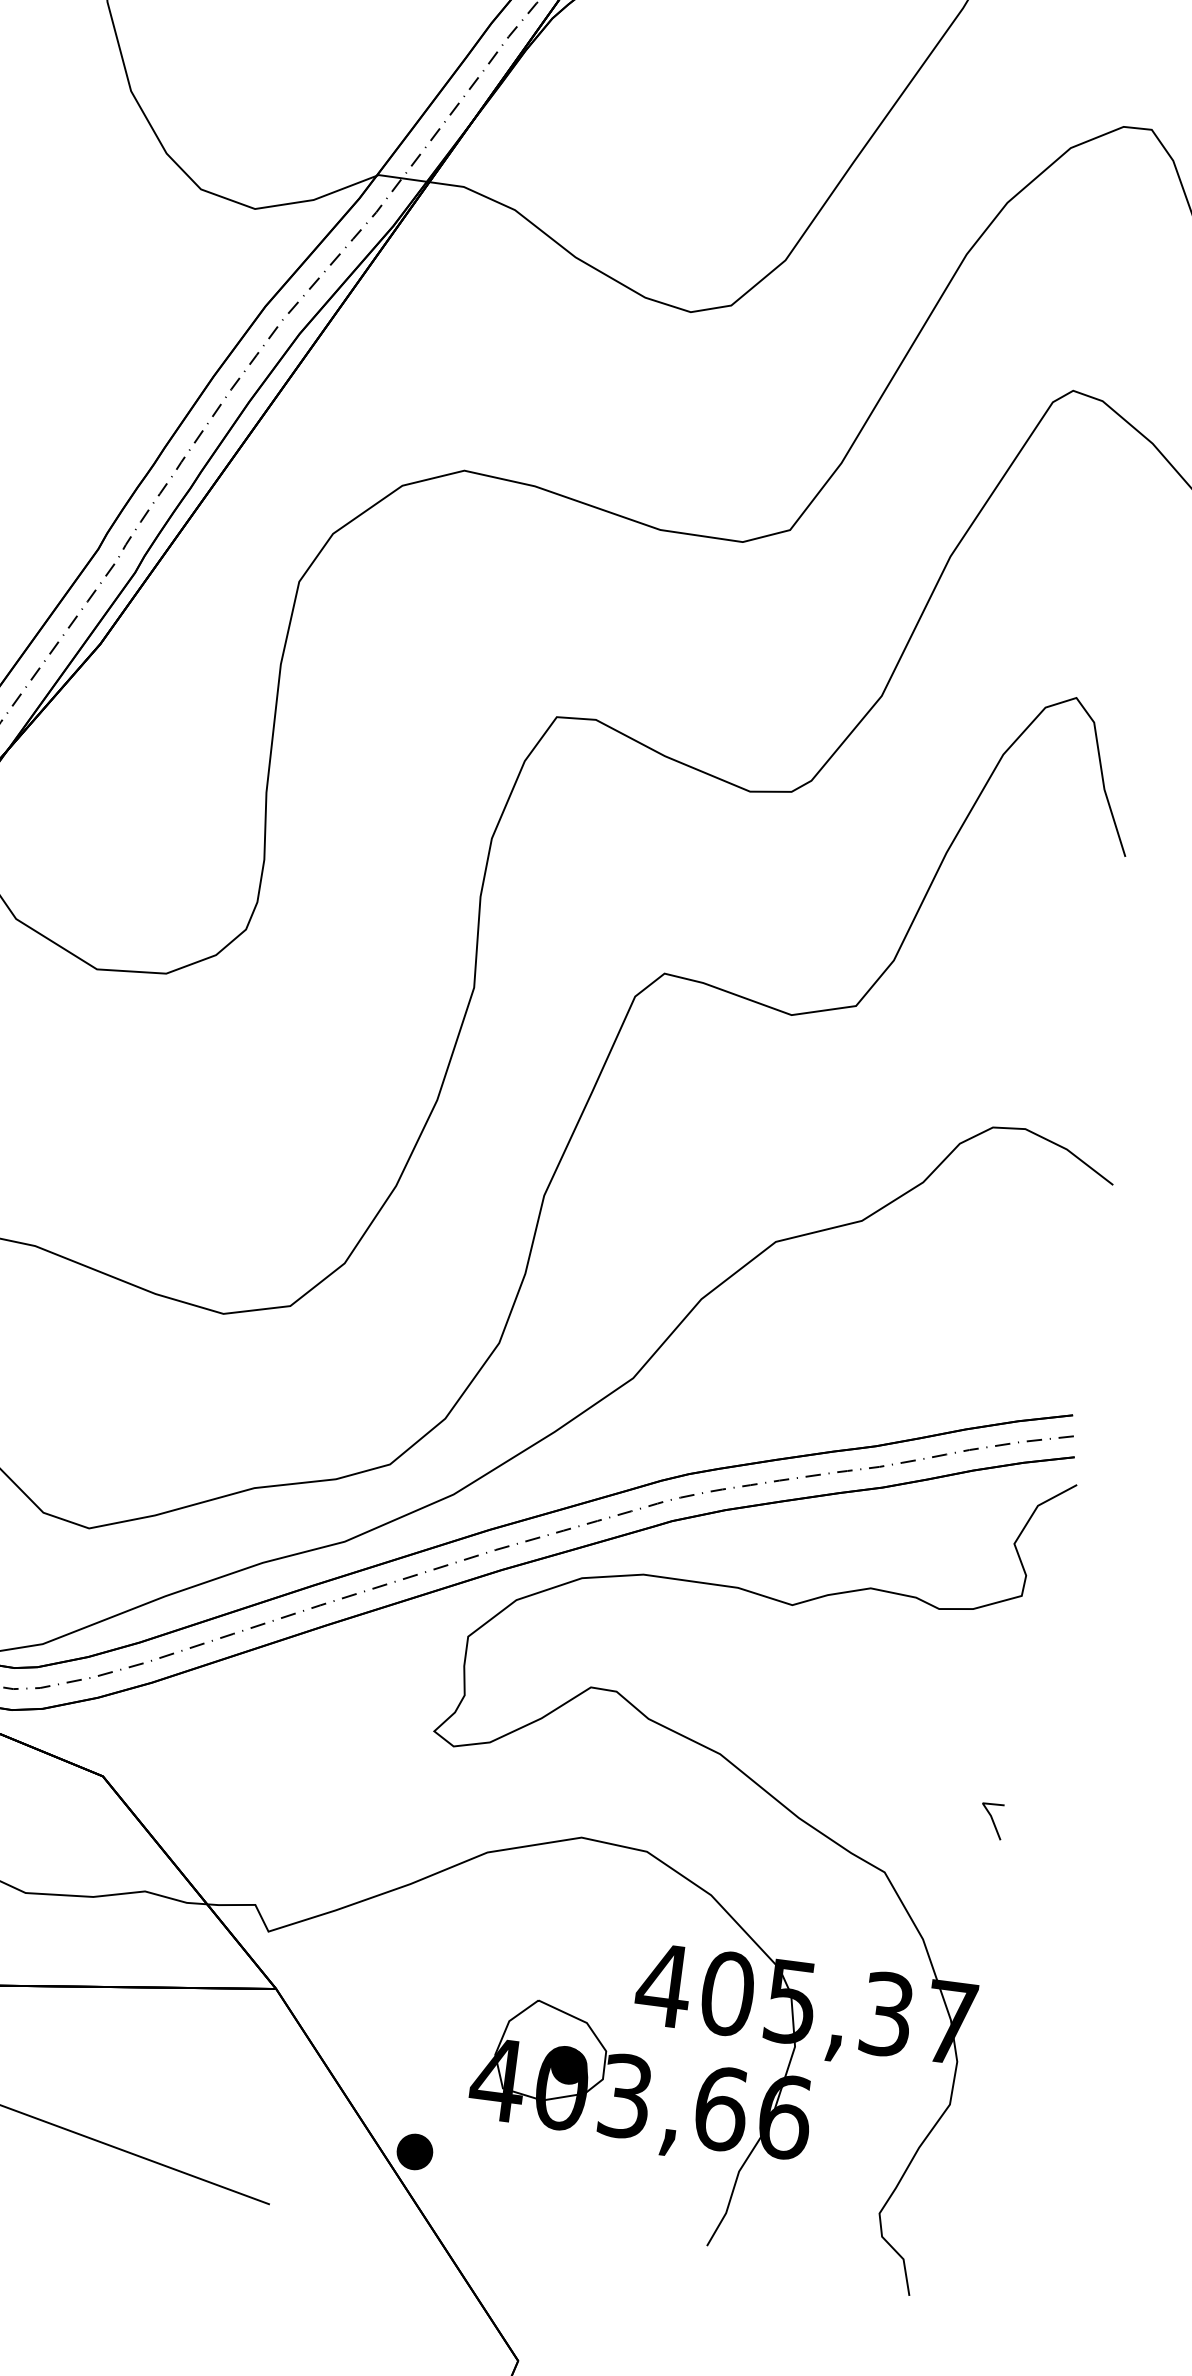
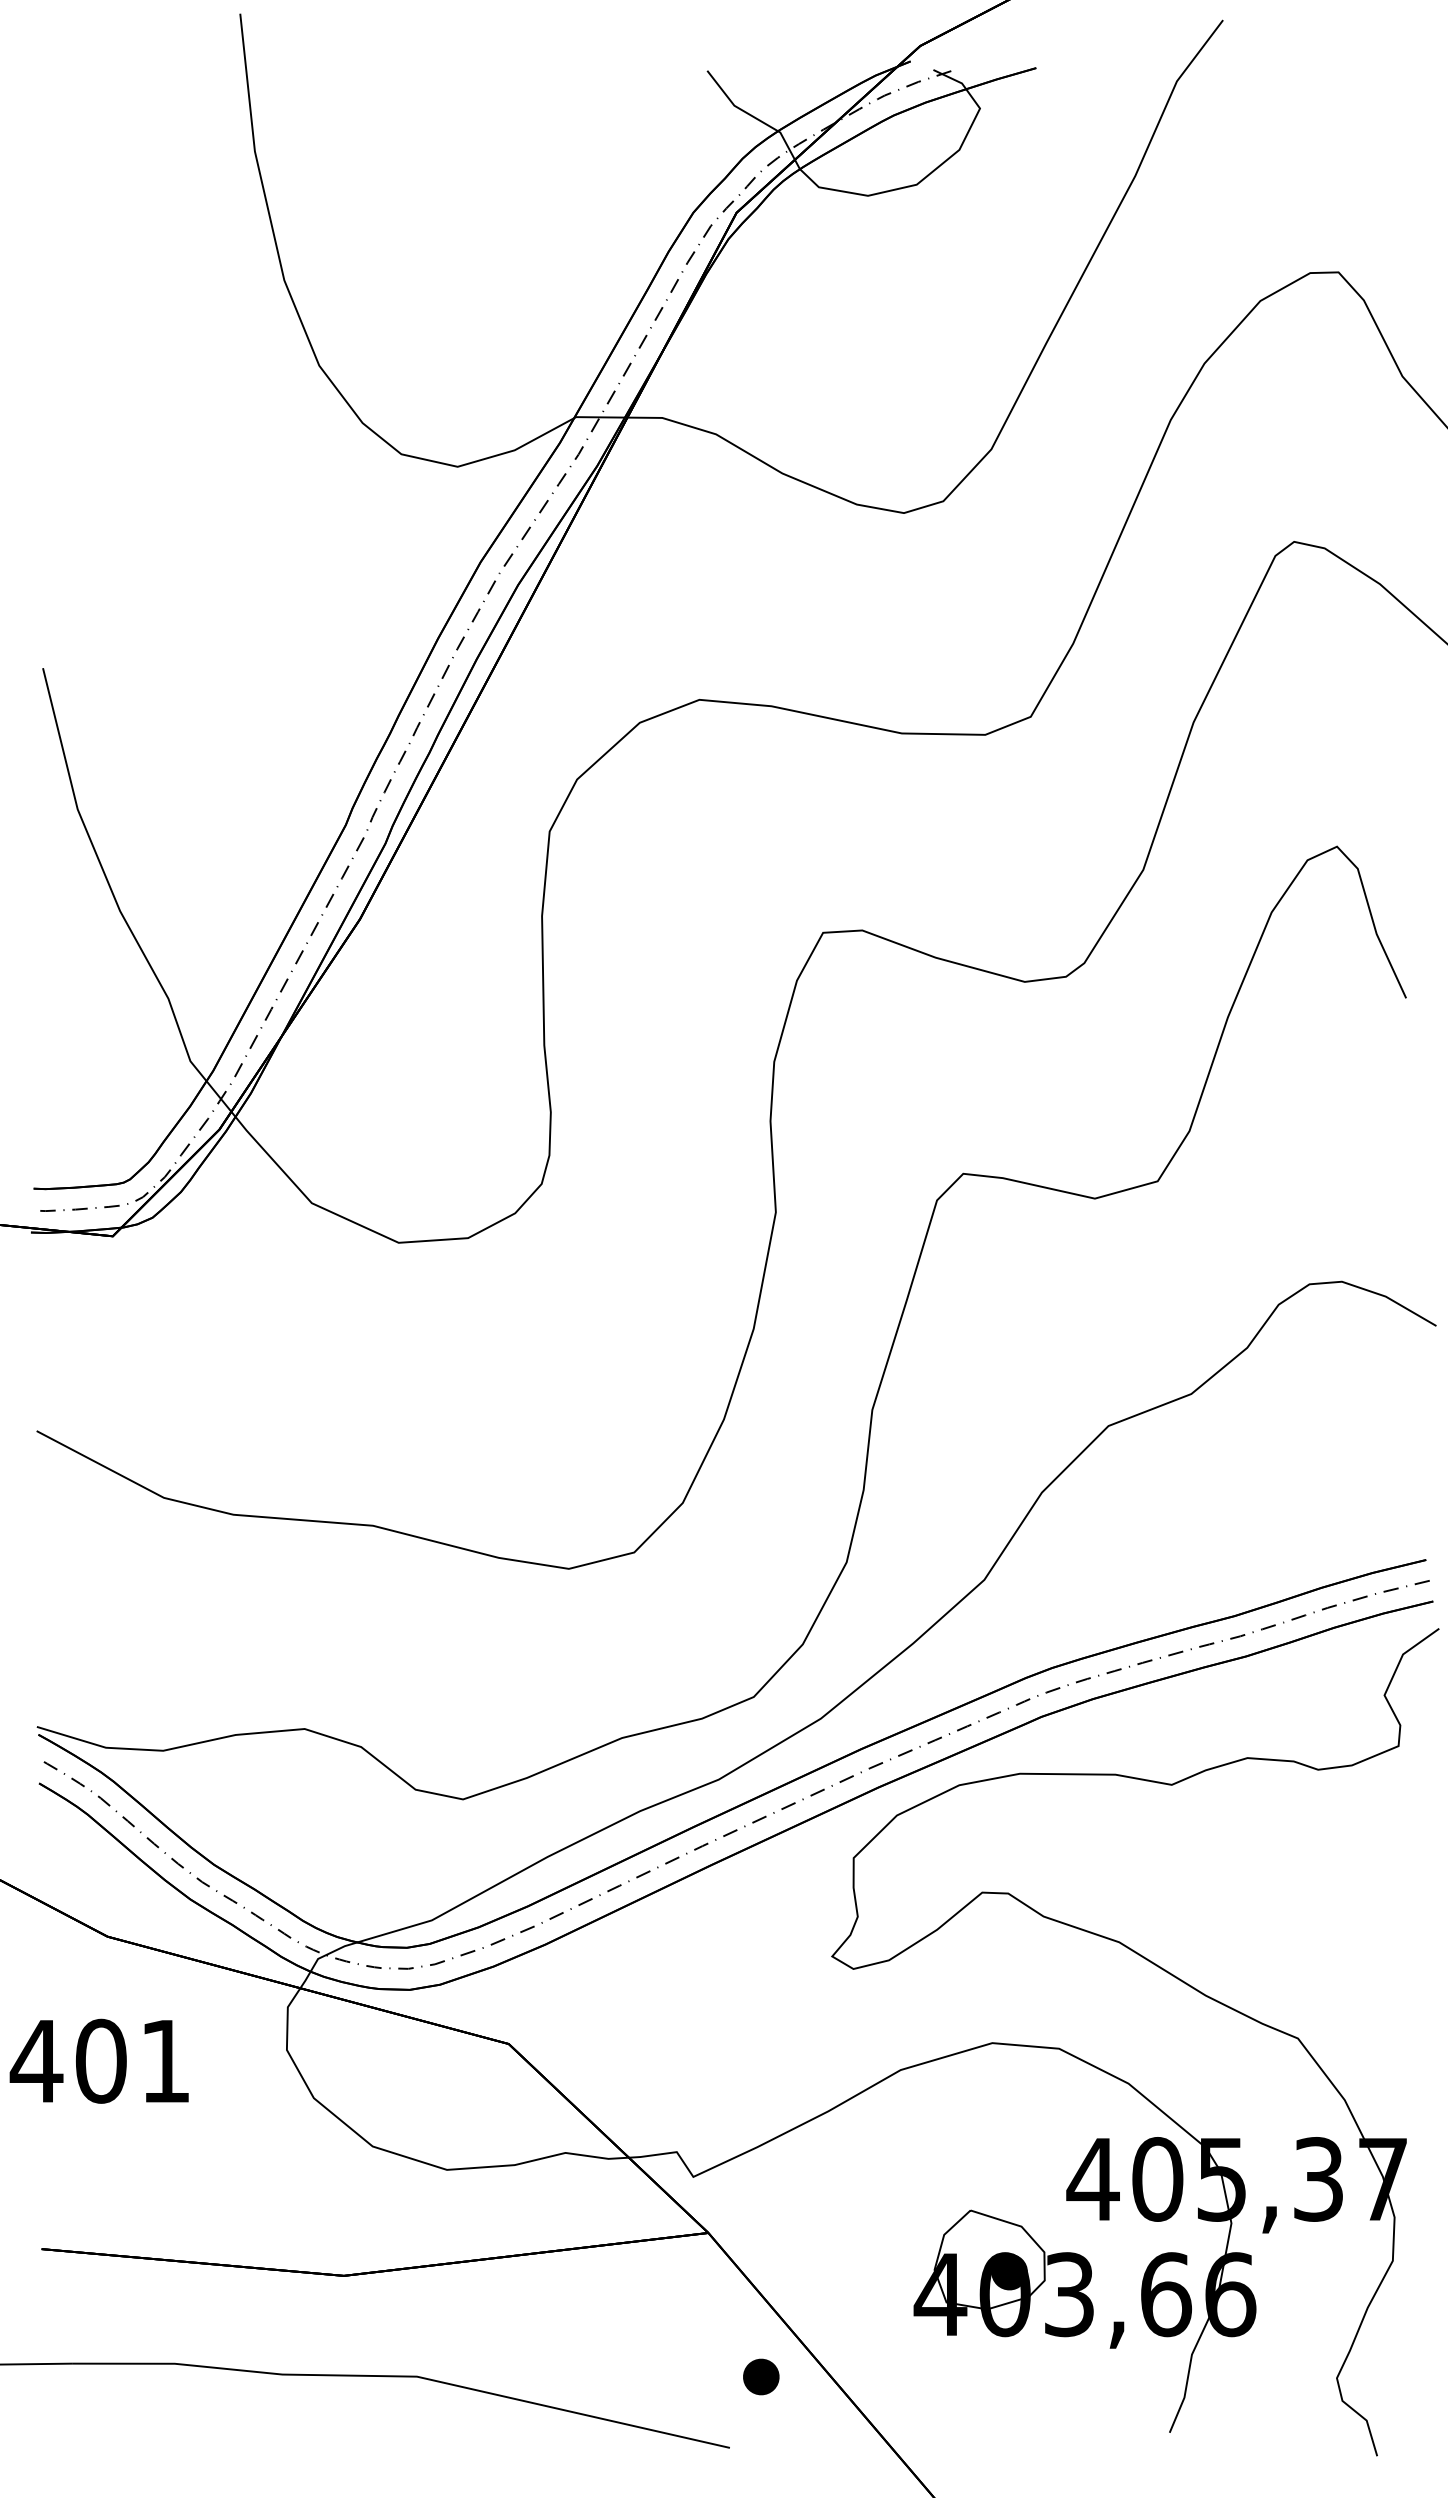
line: (991, 1819) -> (1397, 1972), removed
part: (415, 2151) -> (761, 2376), moved

